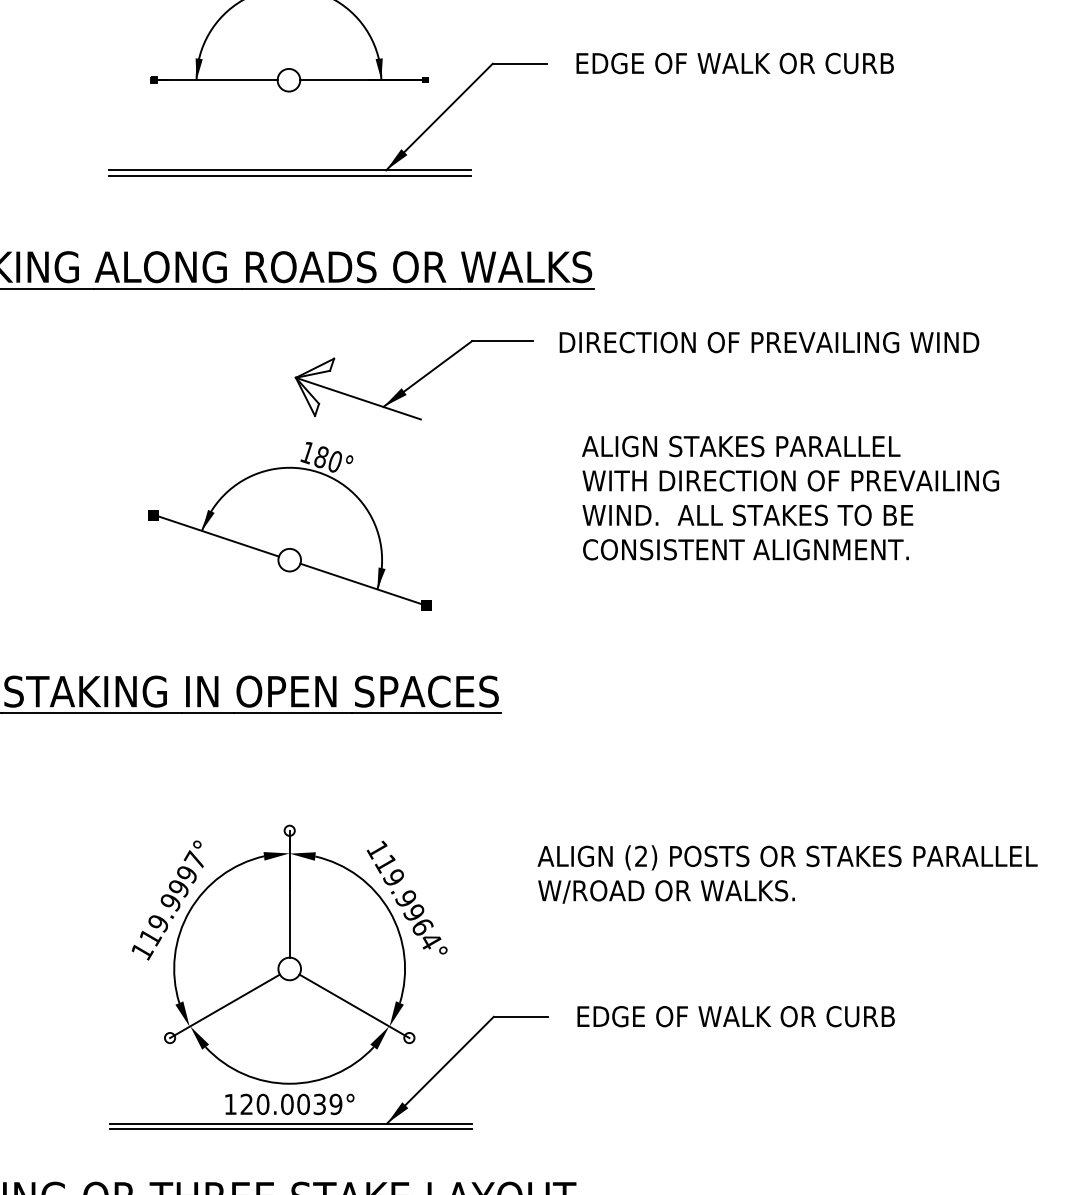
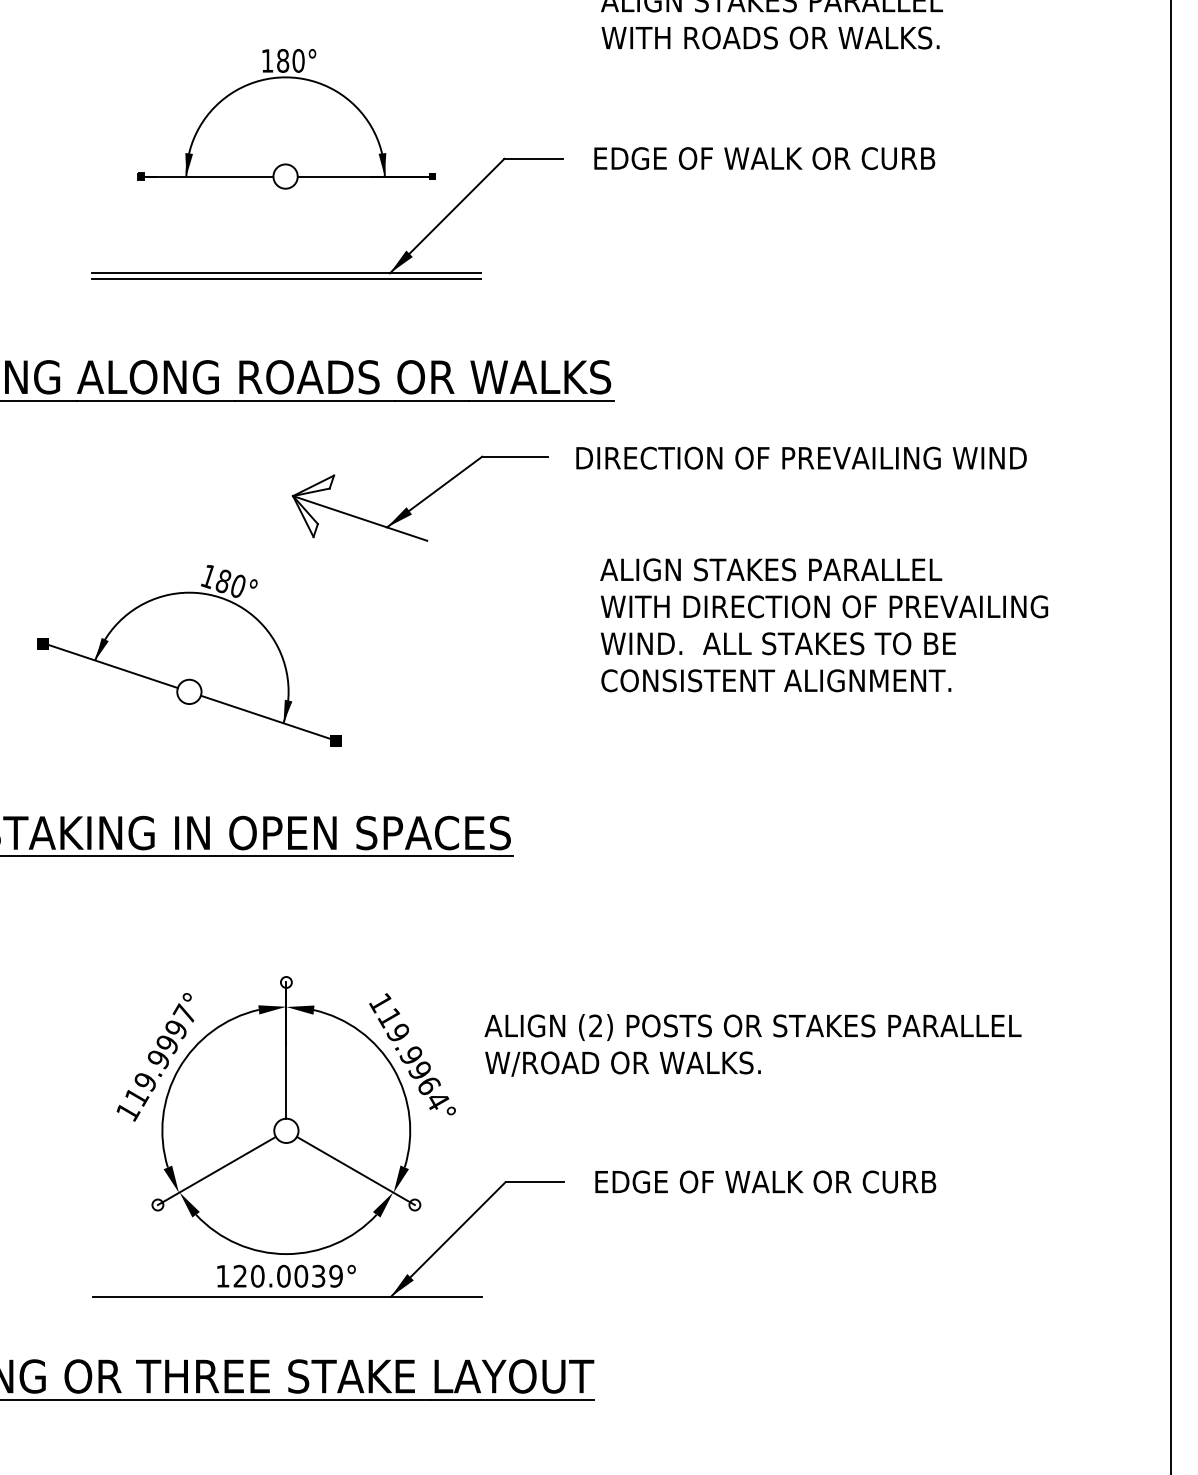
part: (289, 526) -> (189, 655), moved
text: (787, 874) -> (752, 1045), moved
line: (290, 1128) -> (287, 1302), removed

